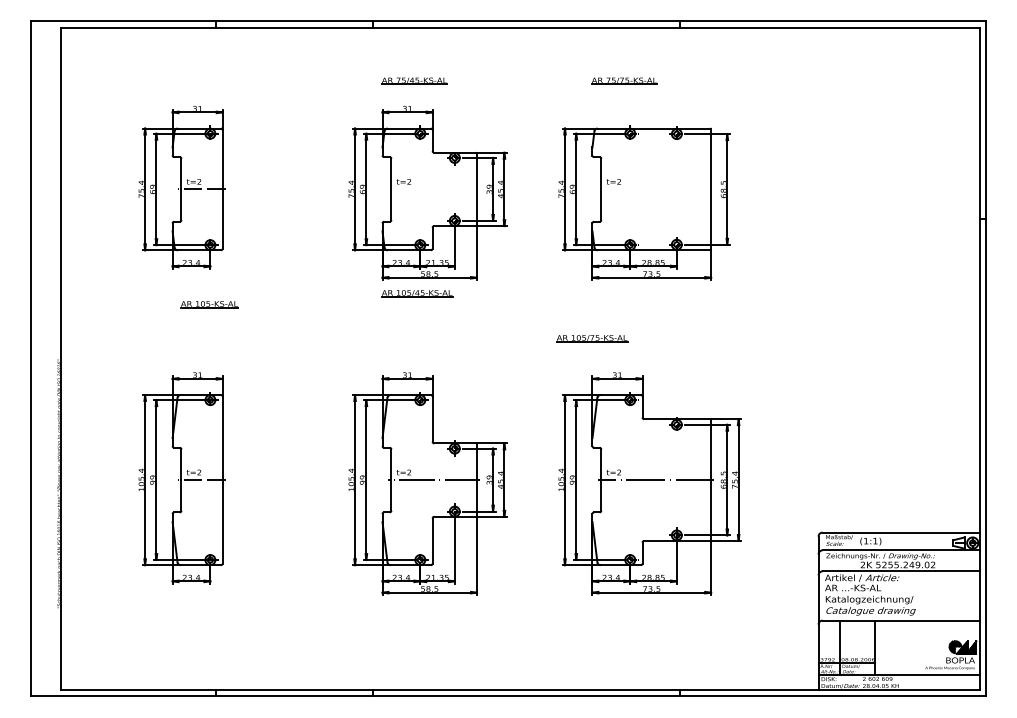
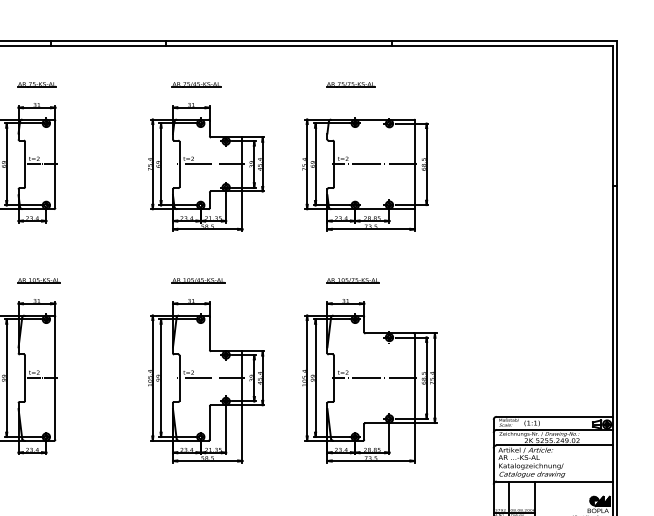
part: (197, 80) -> (36, 84), added
line: (434, 189) -> (211, 164), added
line: (656, 189) -> (374, 164), added
part: (417, 293) -> (198, 280), moved
part: (209, 304) -> (39, 280), moved
part: (592, 338) -> (353, 280), moved

